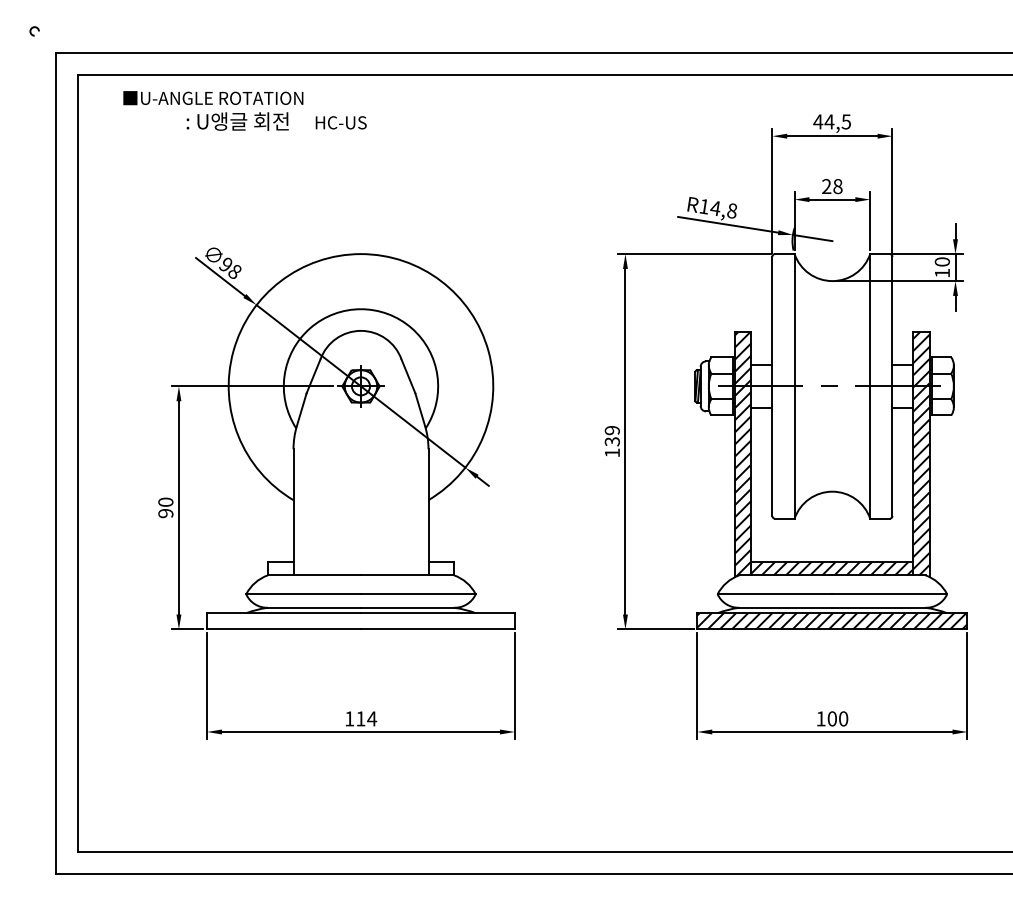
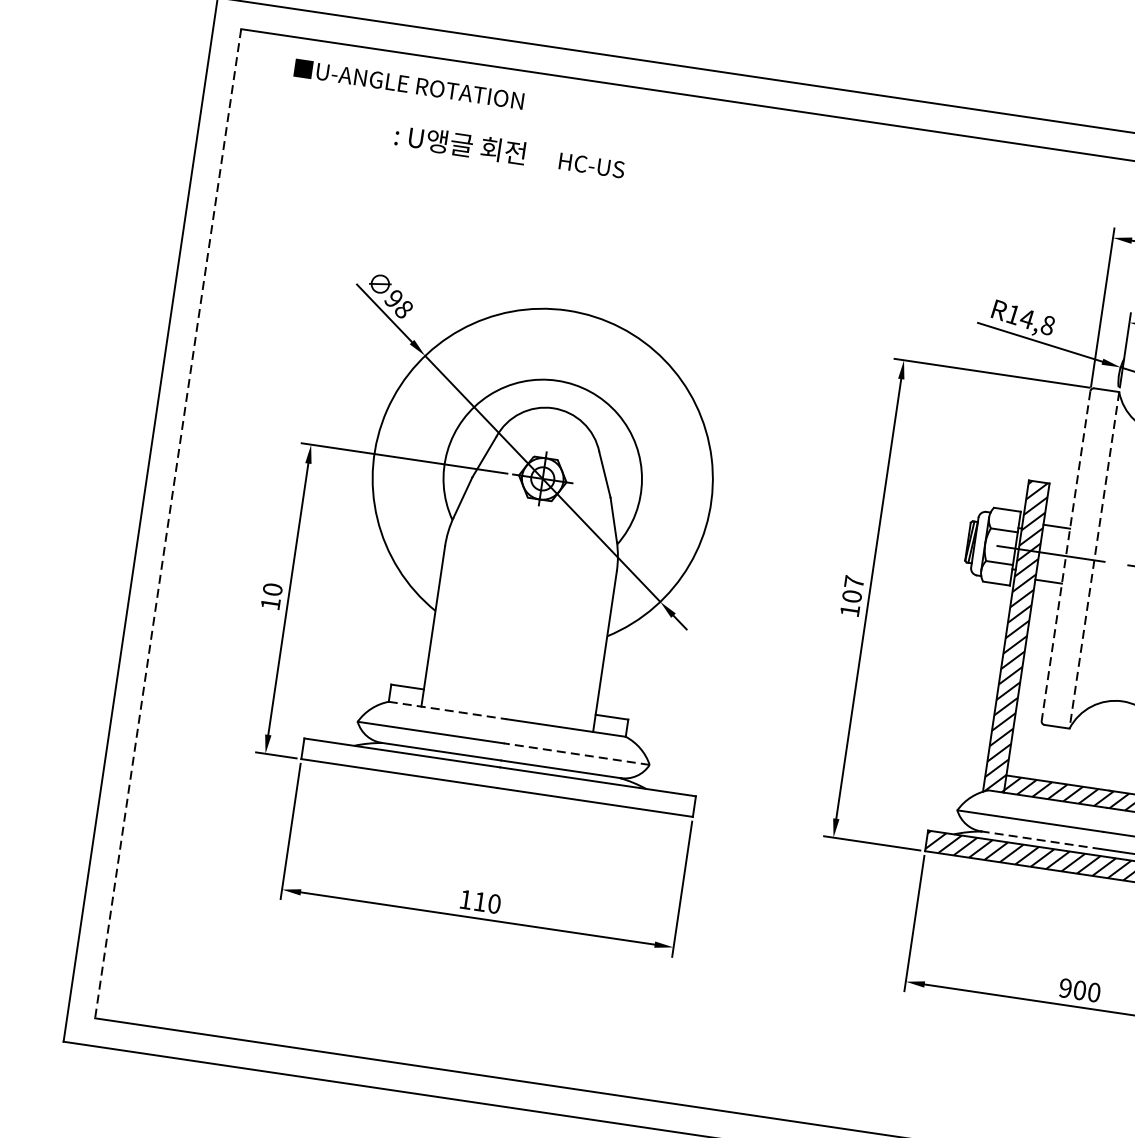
text: (276, 121) -> (509, 151), moved
line: (772, 386) -> (1066, 556), solid -> dashed
line: (794, 386) -> (1094, 560), solid -> dashed
text: (611, 435) -> (852, 588), 139 -> 107
line: (77, 463) -> (167, 523), solid -> dashed
text: (165, 513) -> (270, 603), 90 -> 10
line: (314, 575) -> (448, 710), solid -> dashed
line: (417, 594) -> (575, 754), solid -> dashed
line: (785, 607) -> (1041, 839), solid -> dashed
text: (372, 718) -> (495, 903), 114 -> 110
text: (820, 718) -> (1064, 987), 100 -> 900

